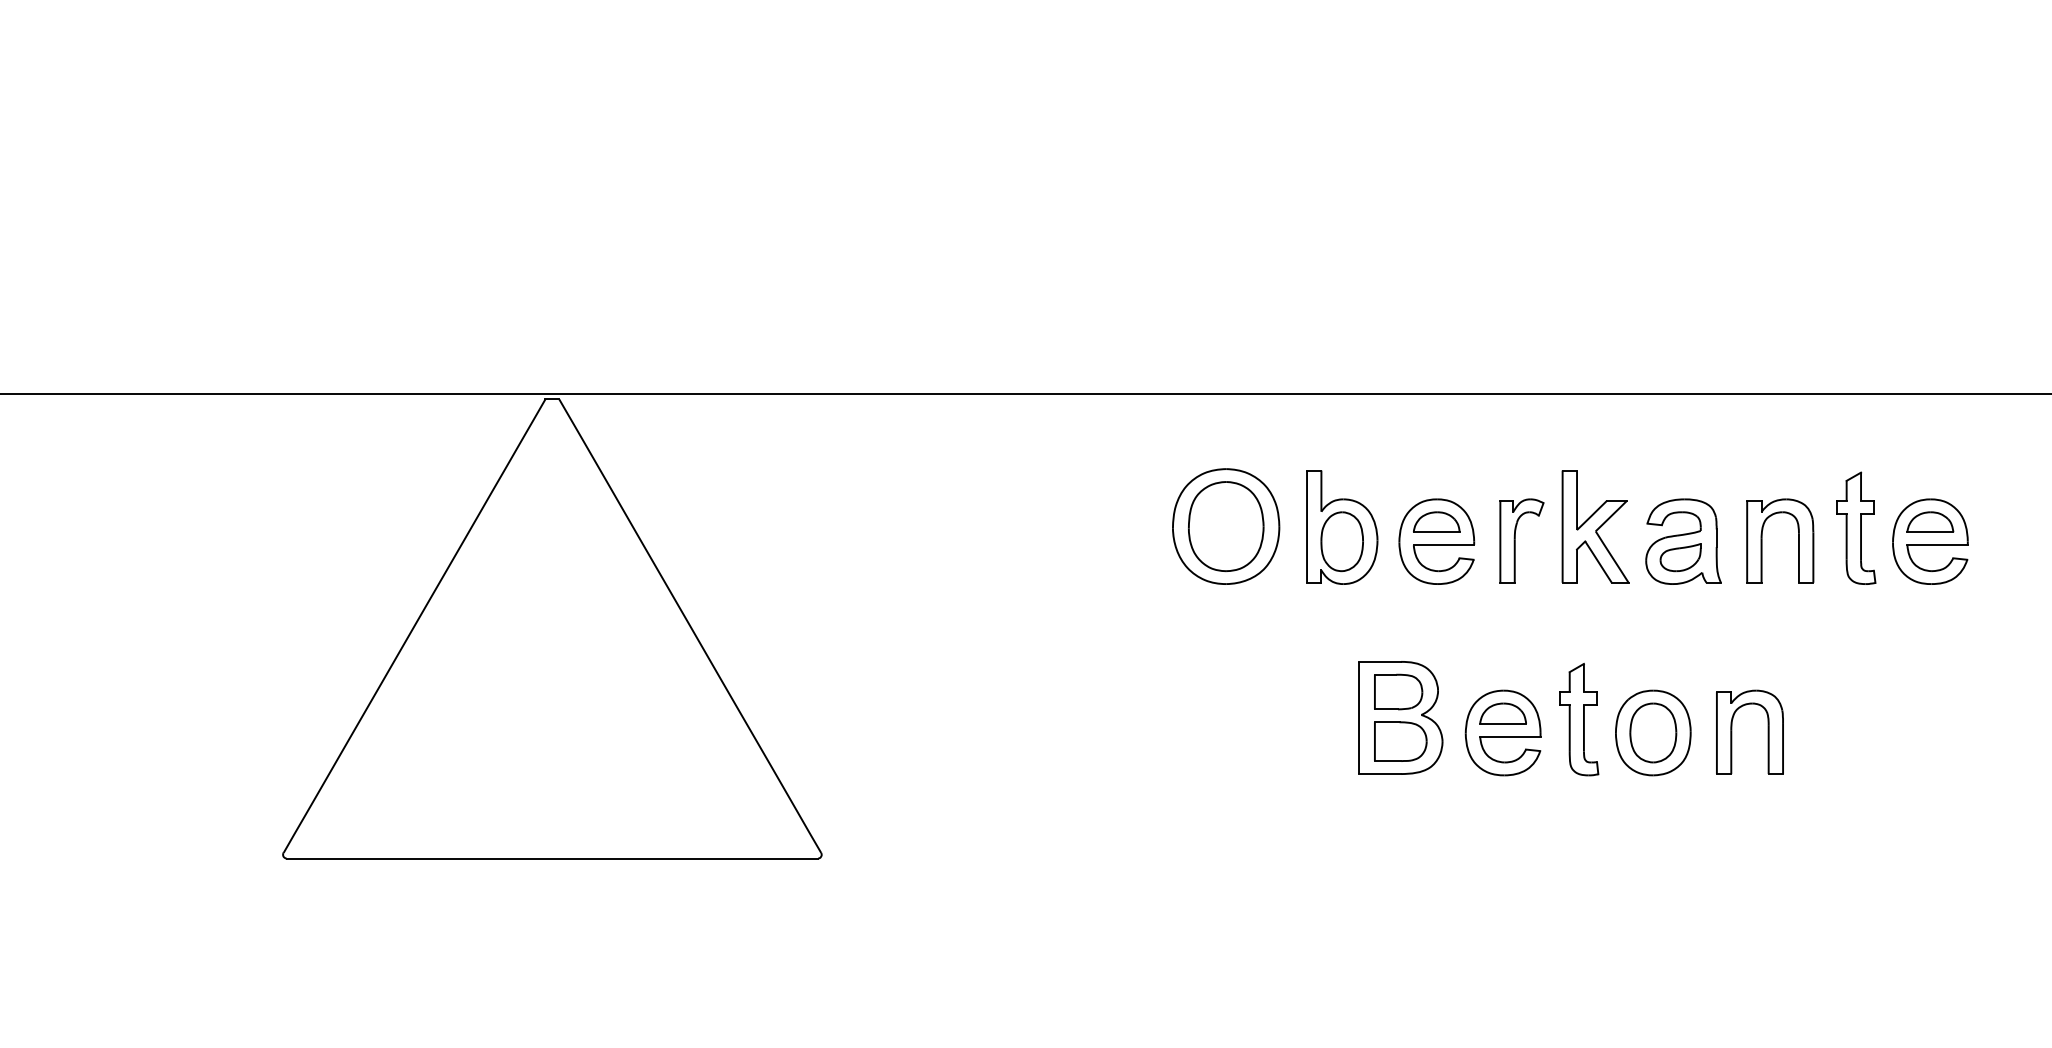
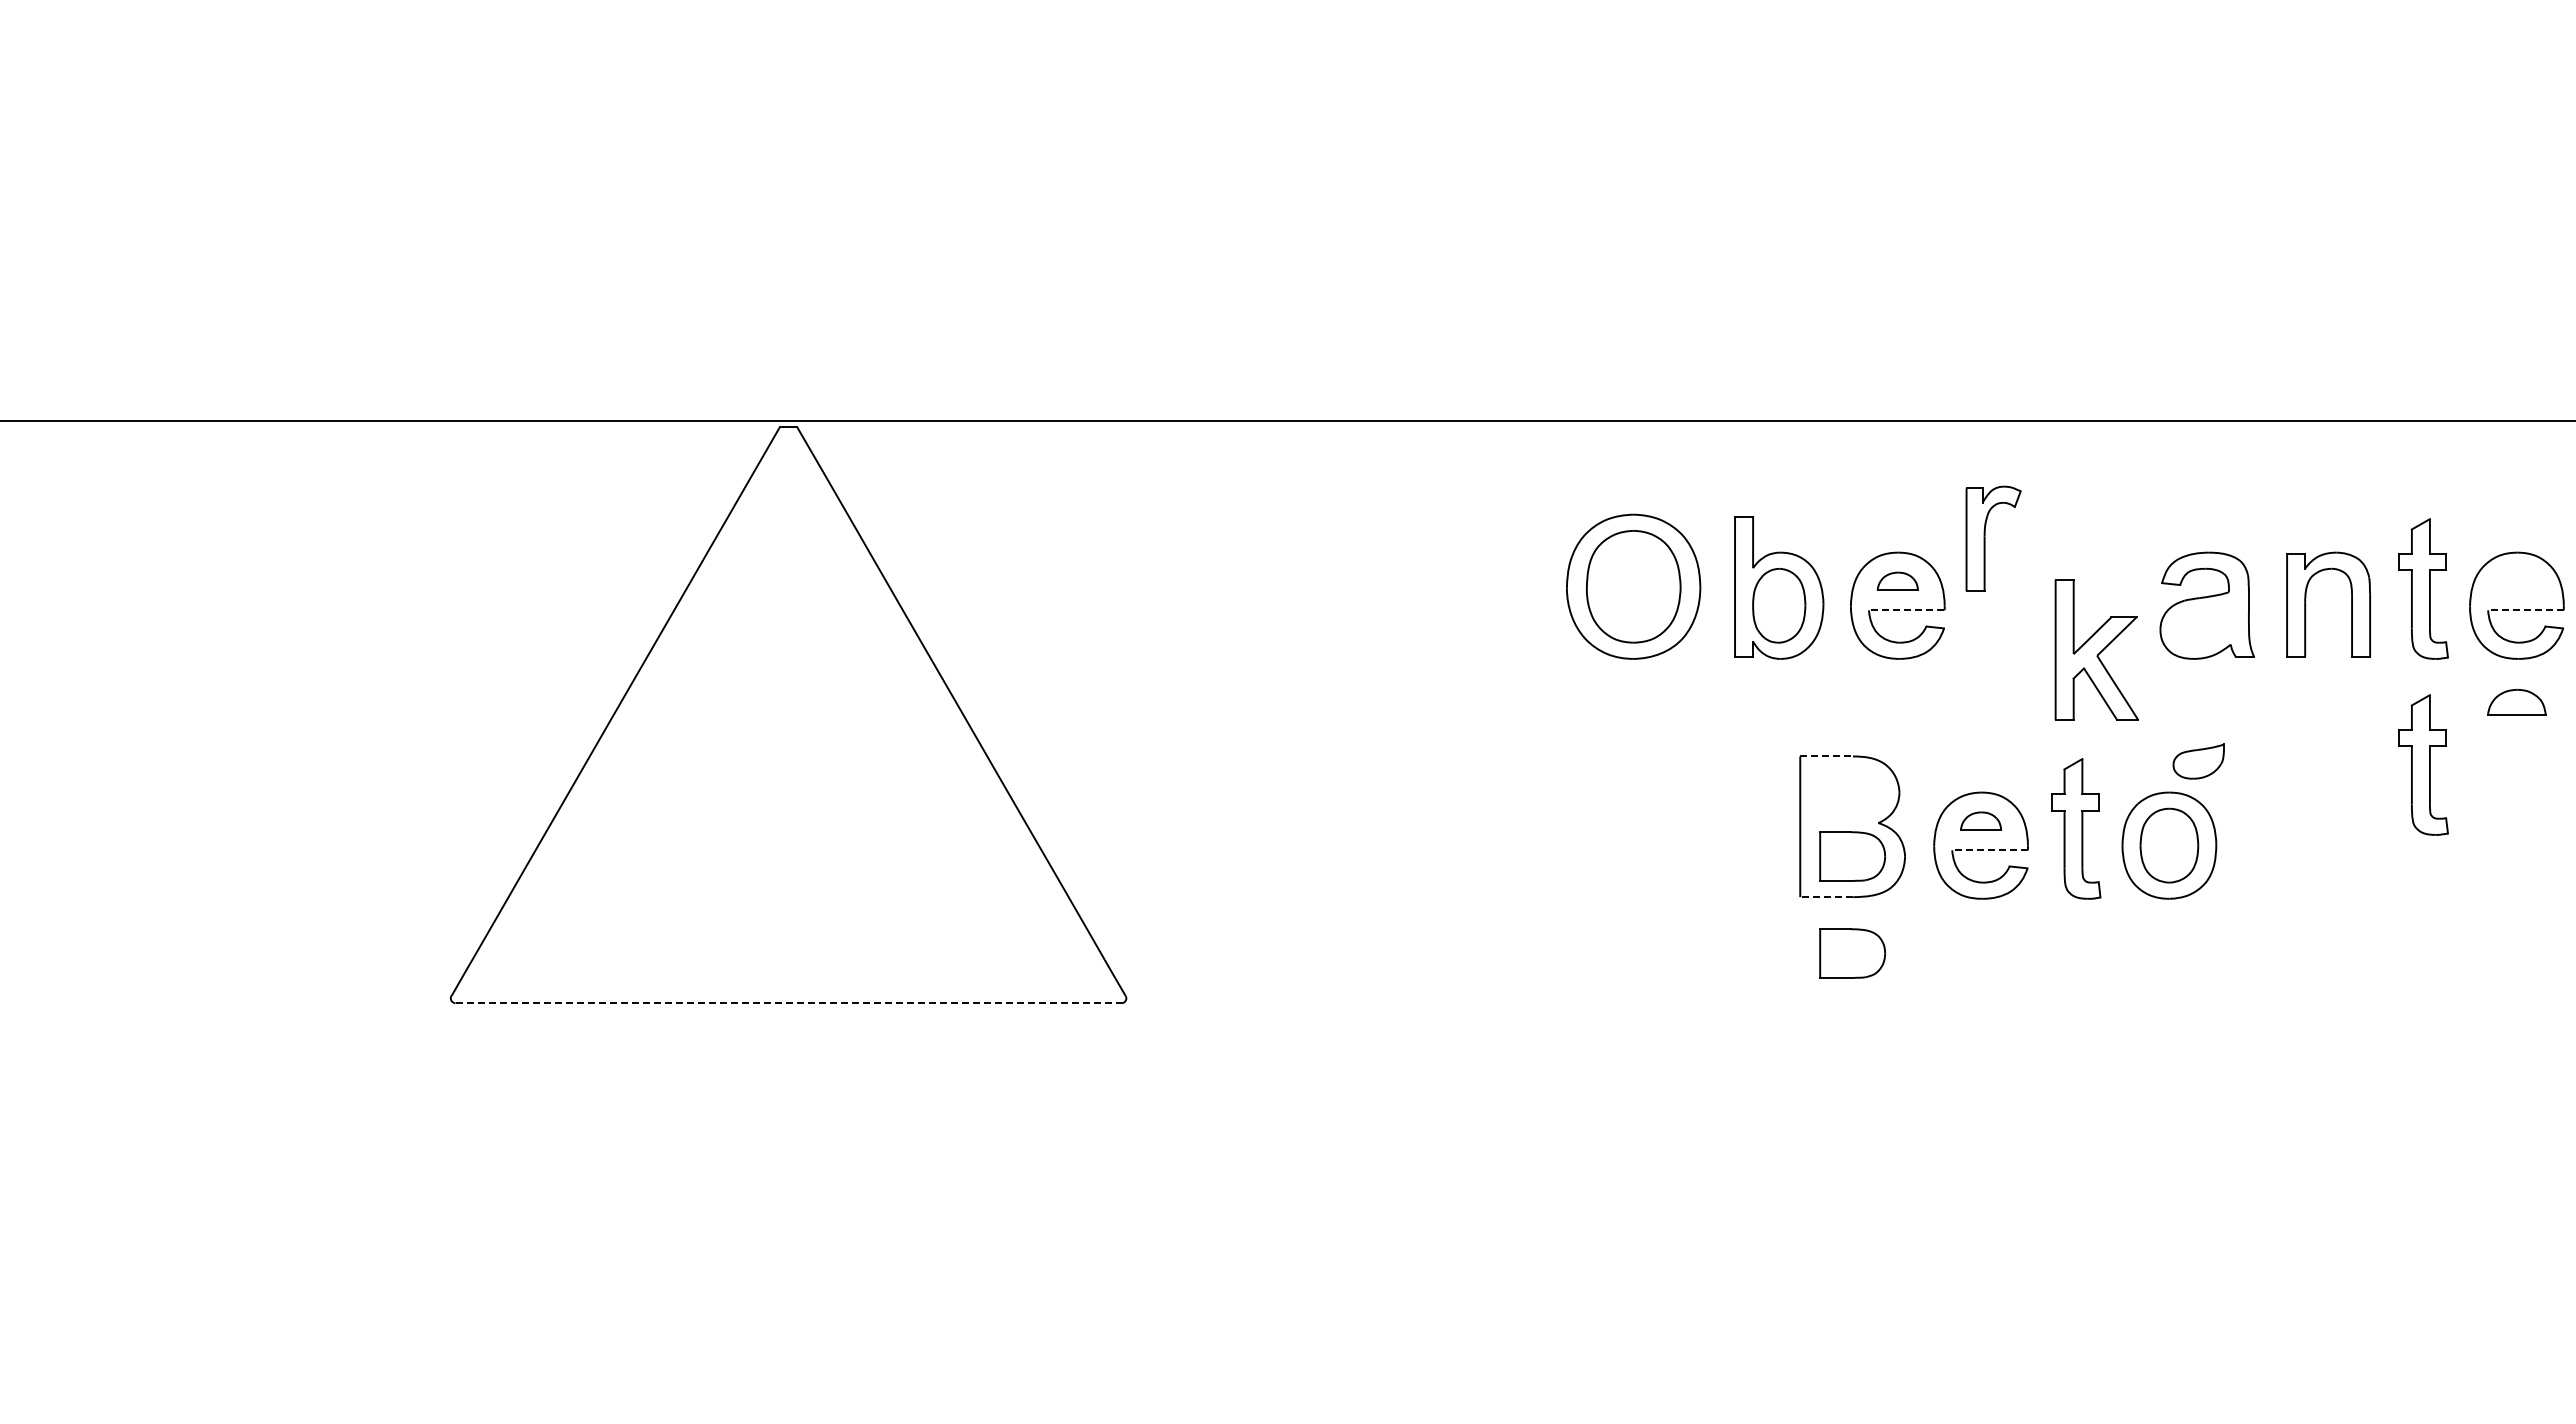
part: (1436, 522) -> (1897, 581), size x0.7
part: (1930, 522) -> (2516, 702), moved
part: (1595, 526) -> (2096, 649), moved
part: (1515, 540) -> (1985, 538), moved
line: (1443, 545) -> (1906, 610), solid -> dashed
line: (1937, 545) -> (2525, 610), solid -> dashed
part: (1680, 557) -> (2198, 761), moved
line: (1380, 661) -> (1827, 756), solid -> dashed
part: (1855, 668) -> (2423, 764), added
part: (1398, 691) -> (1849, 793), removed
part: (1502, 712) -> (1980, 820), size x0.7
part: (1732, 732) -> (2268, 844), removed
line: (1510, 736) -> (1990, 850), solid -> dashed
line: (1379, 774) -> (1826, 897), solid -> dashed
part: (1400, 818) -> (1852, 953), added
line: (553, 858) -> (789, 1003), solid -> dashed

